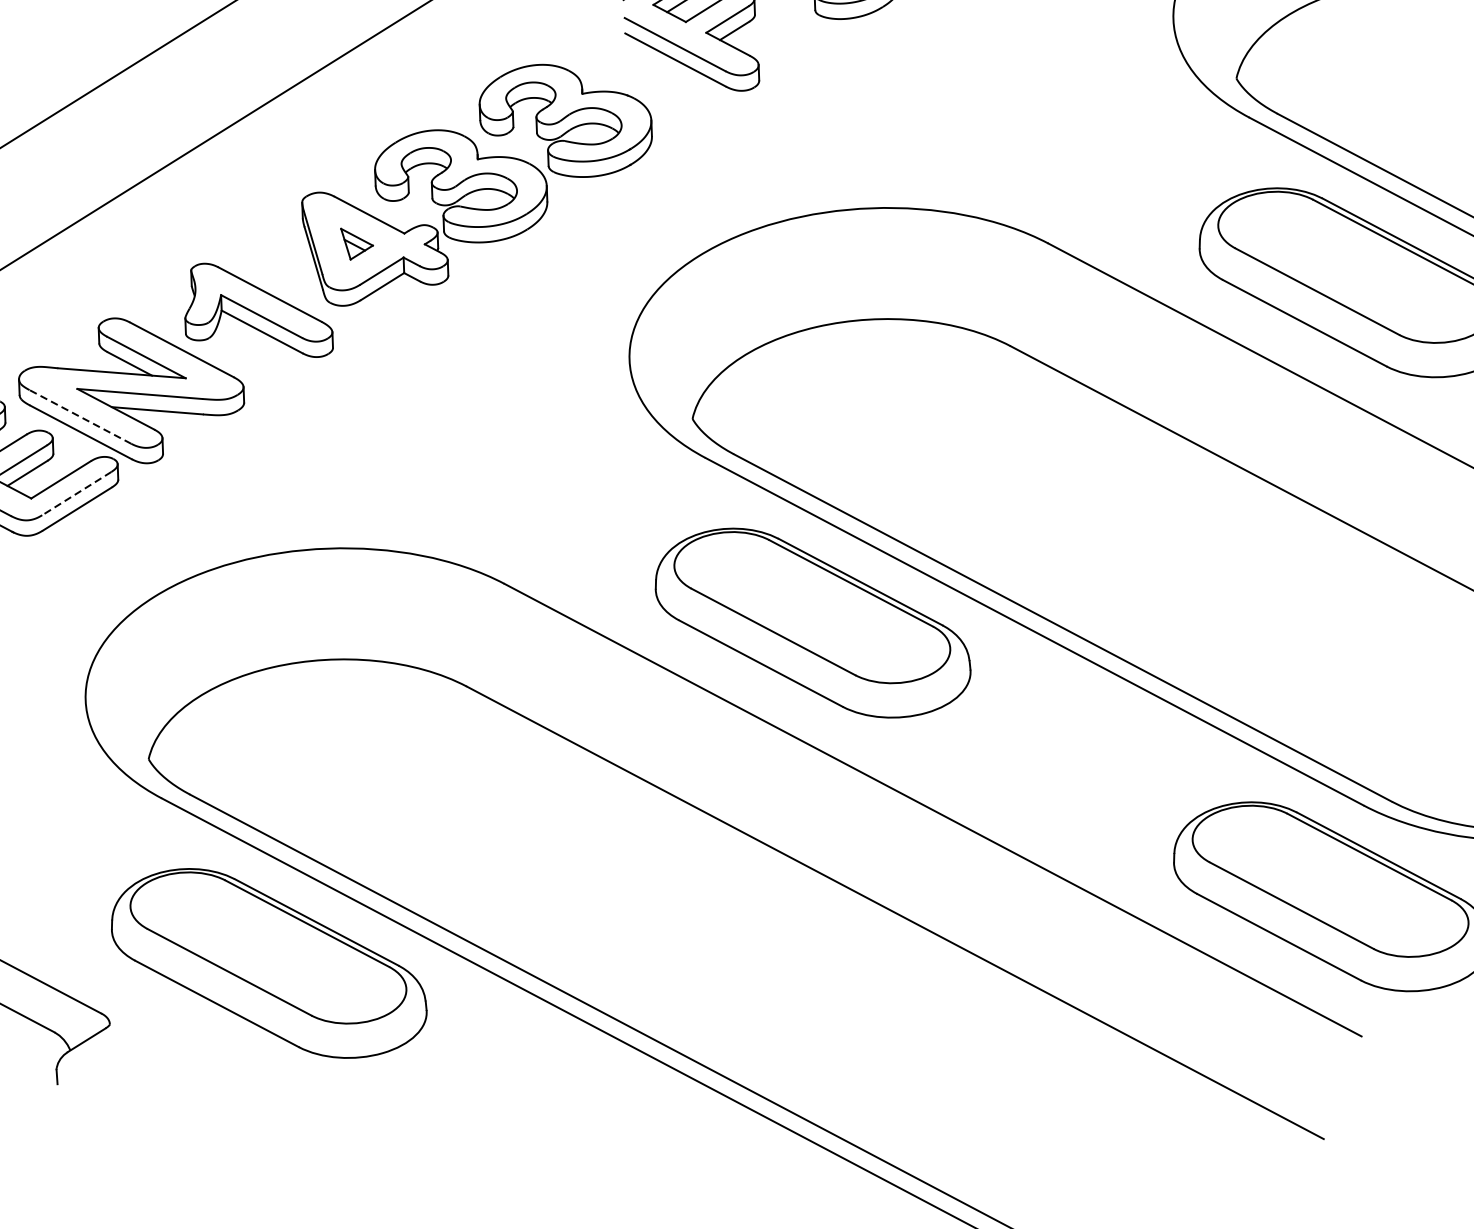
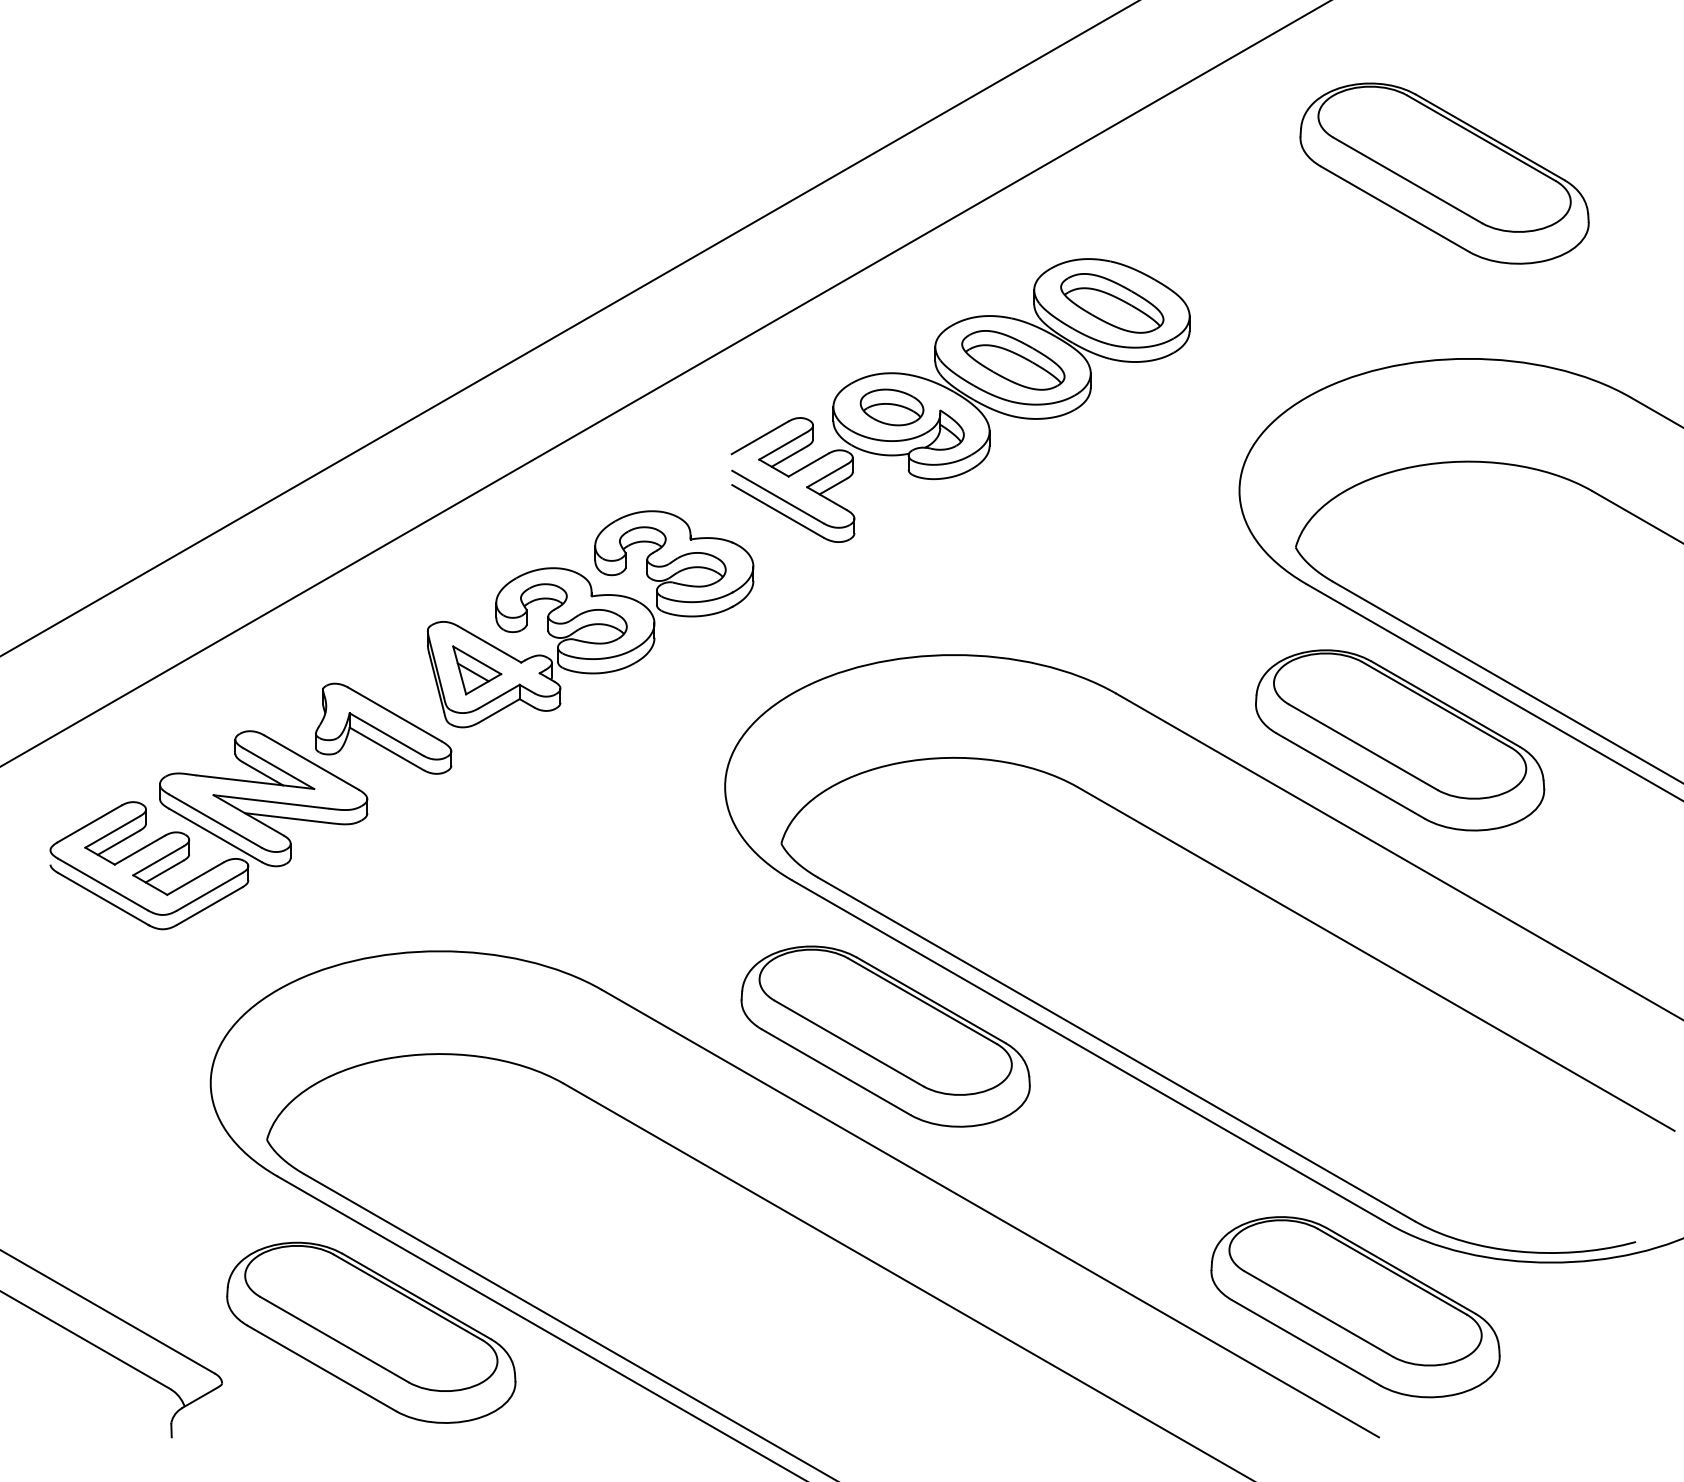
part: (357, 243) -> (477, 670), size x1.67
line: (80, 416) -> (215, 820), dashed -> solid
line: (76, 493) -> (209, 891), dashed -> solid

